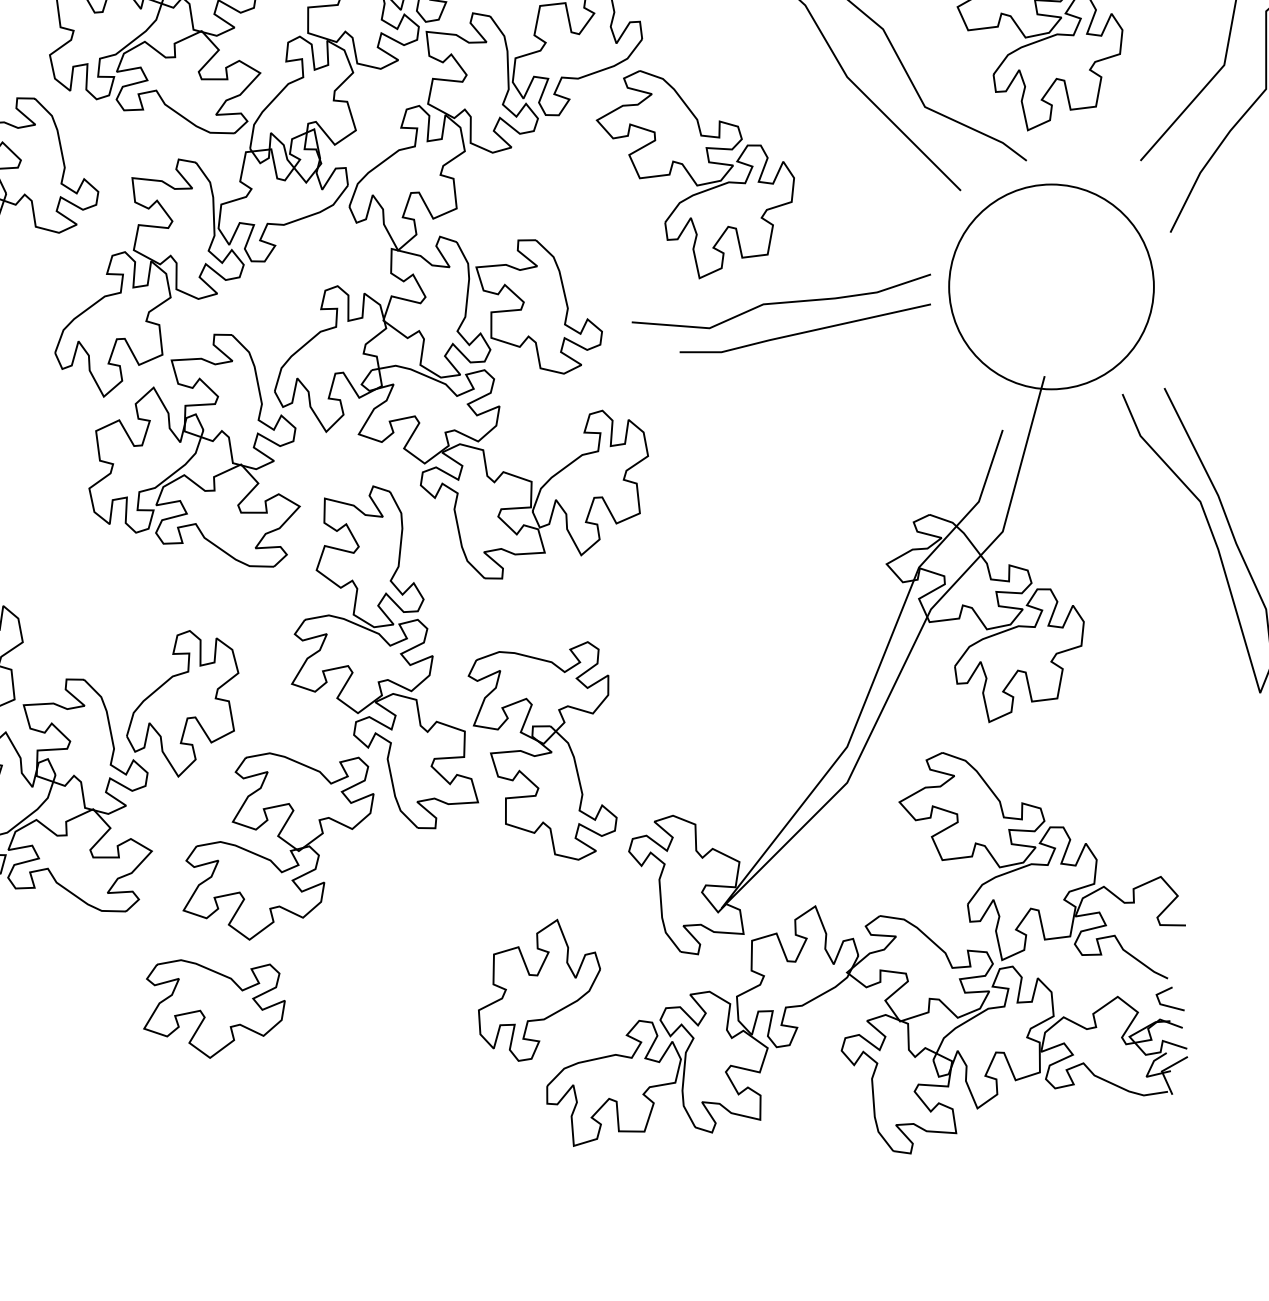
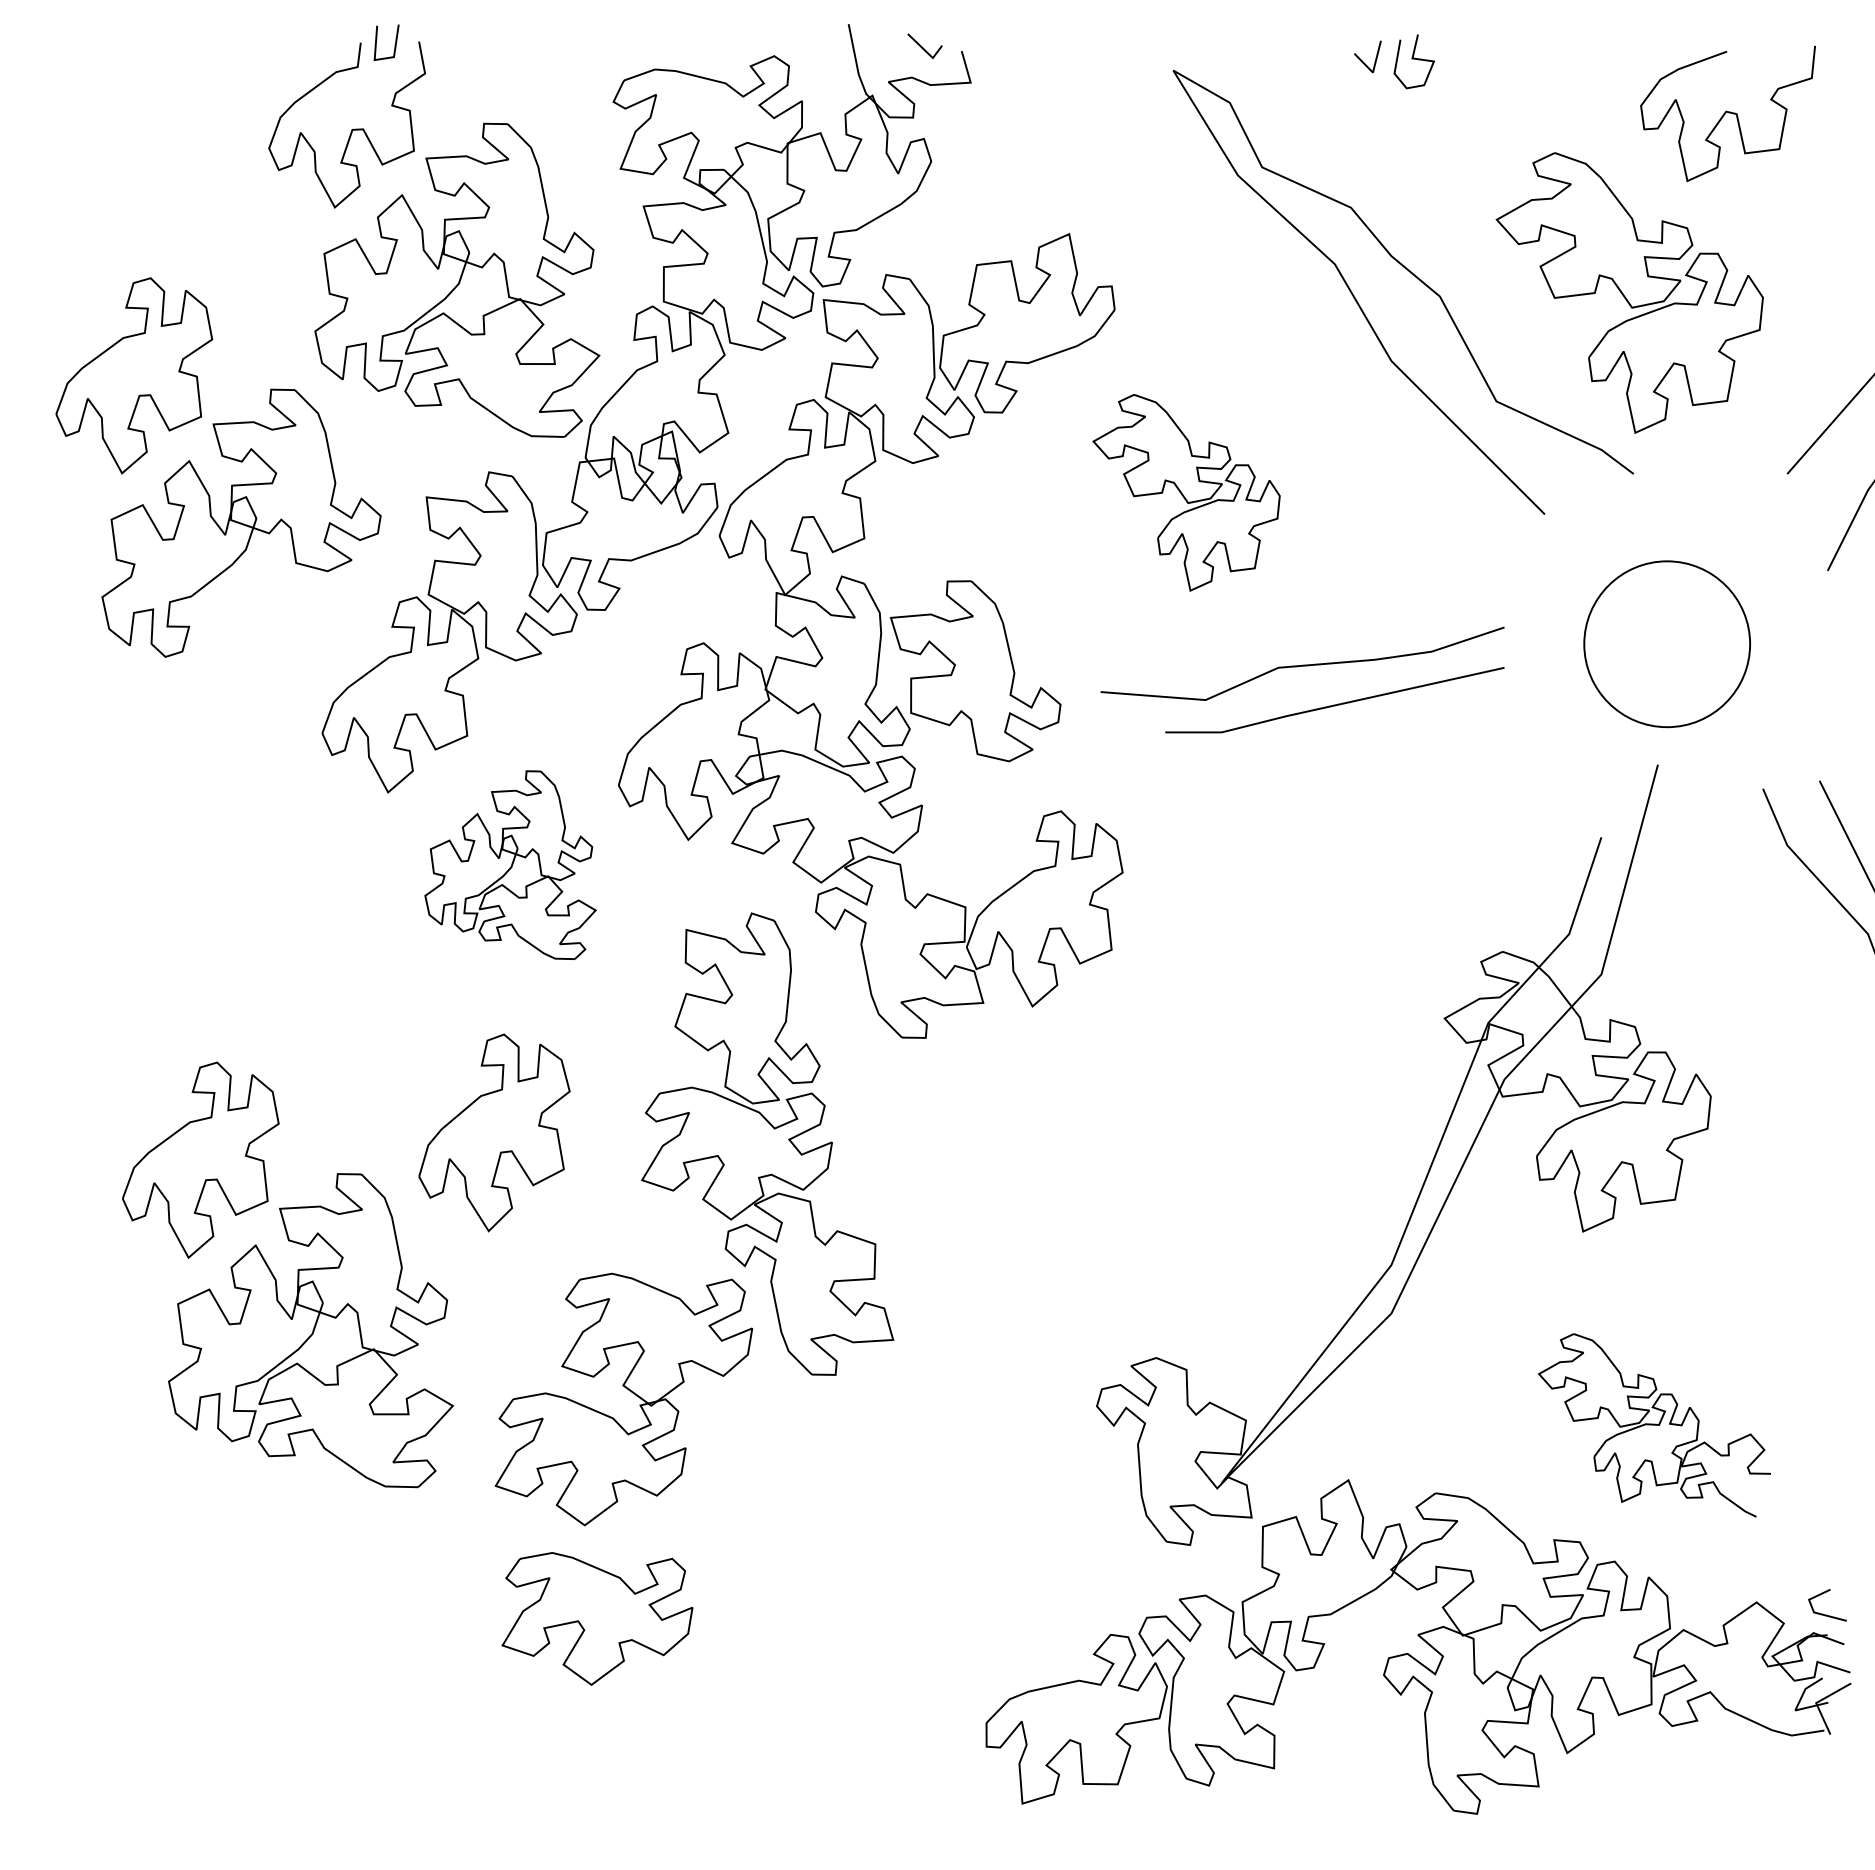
part: (695, 174) -> (1186, 492), size x0.7
circle: (1051, 287) -> (1667, 644), size x0.6
part: (194, 450) -> (510, 864), size x0.6
part: (182, 703) -> (494, 1132), moved
part: (542, 750) -> (980, 1270), removed
part: (1042, 865) -> (1654, 1425), size x0.6
part: (539, 990) -> (975, 1593), removed
part: (214, 1008) -> (597, 1618), moved

